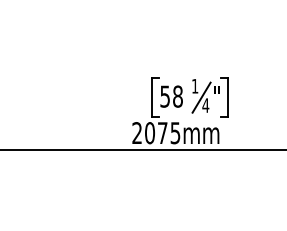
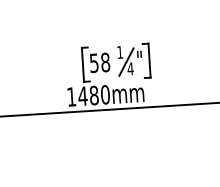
text: (156, 133) -> (88, 96), 2075mm -> 1480mm

